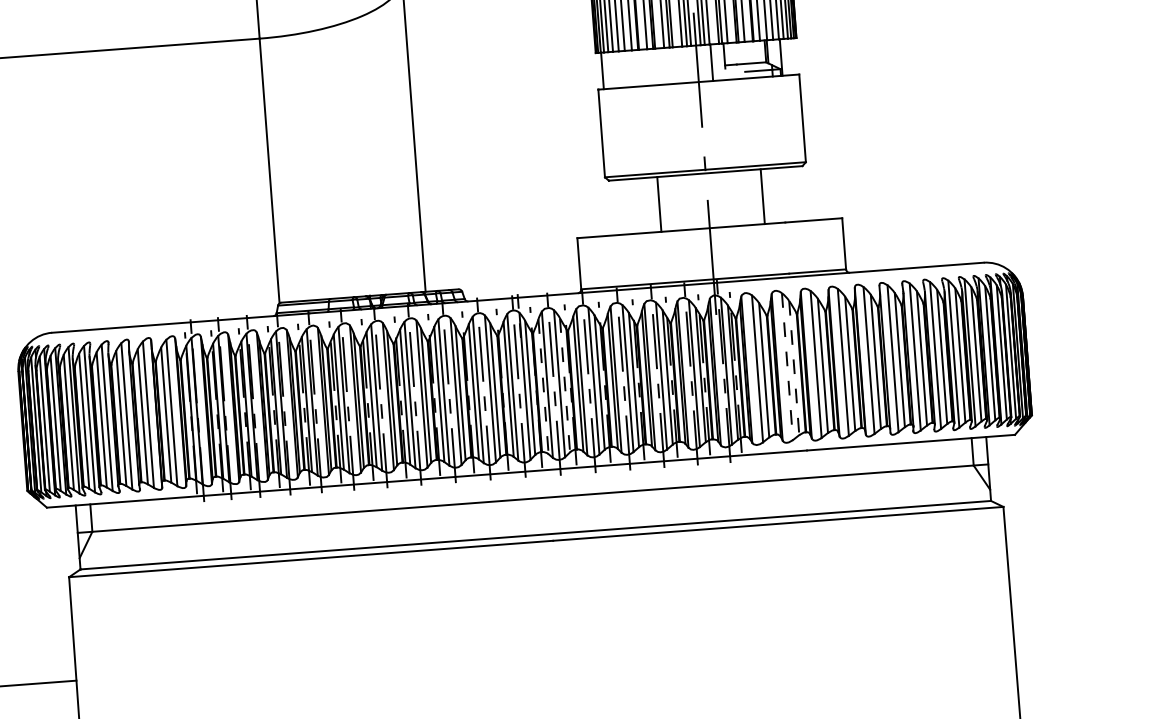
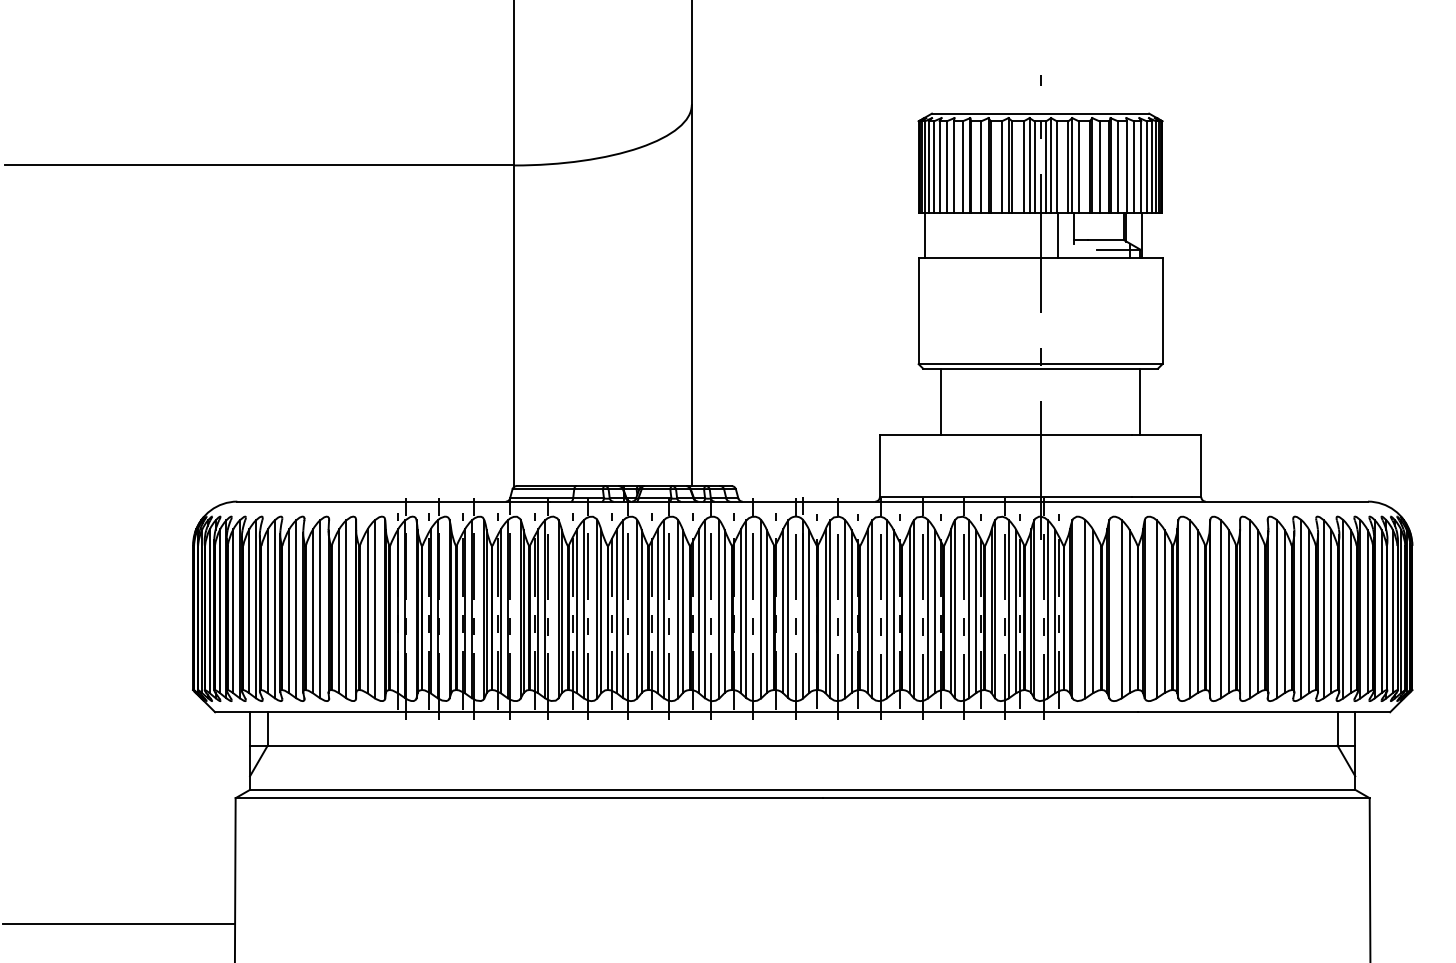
line: (762, 196) -> (1140, 401), moved
line: (659, 204) -> (940, 401), moved
line: (787, 366) -> (1121, 609), dashed -> solid
line: (794, 368) -> (1129, 612), dashed -> solid
line: (543, 386) -> (825, 611), dashed -> solid
line: (565, 386) -> (851, 612), dashed -> solid

